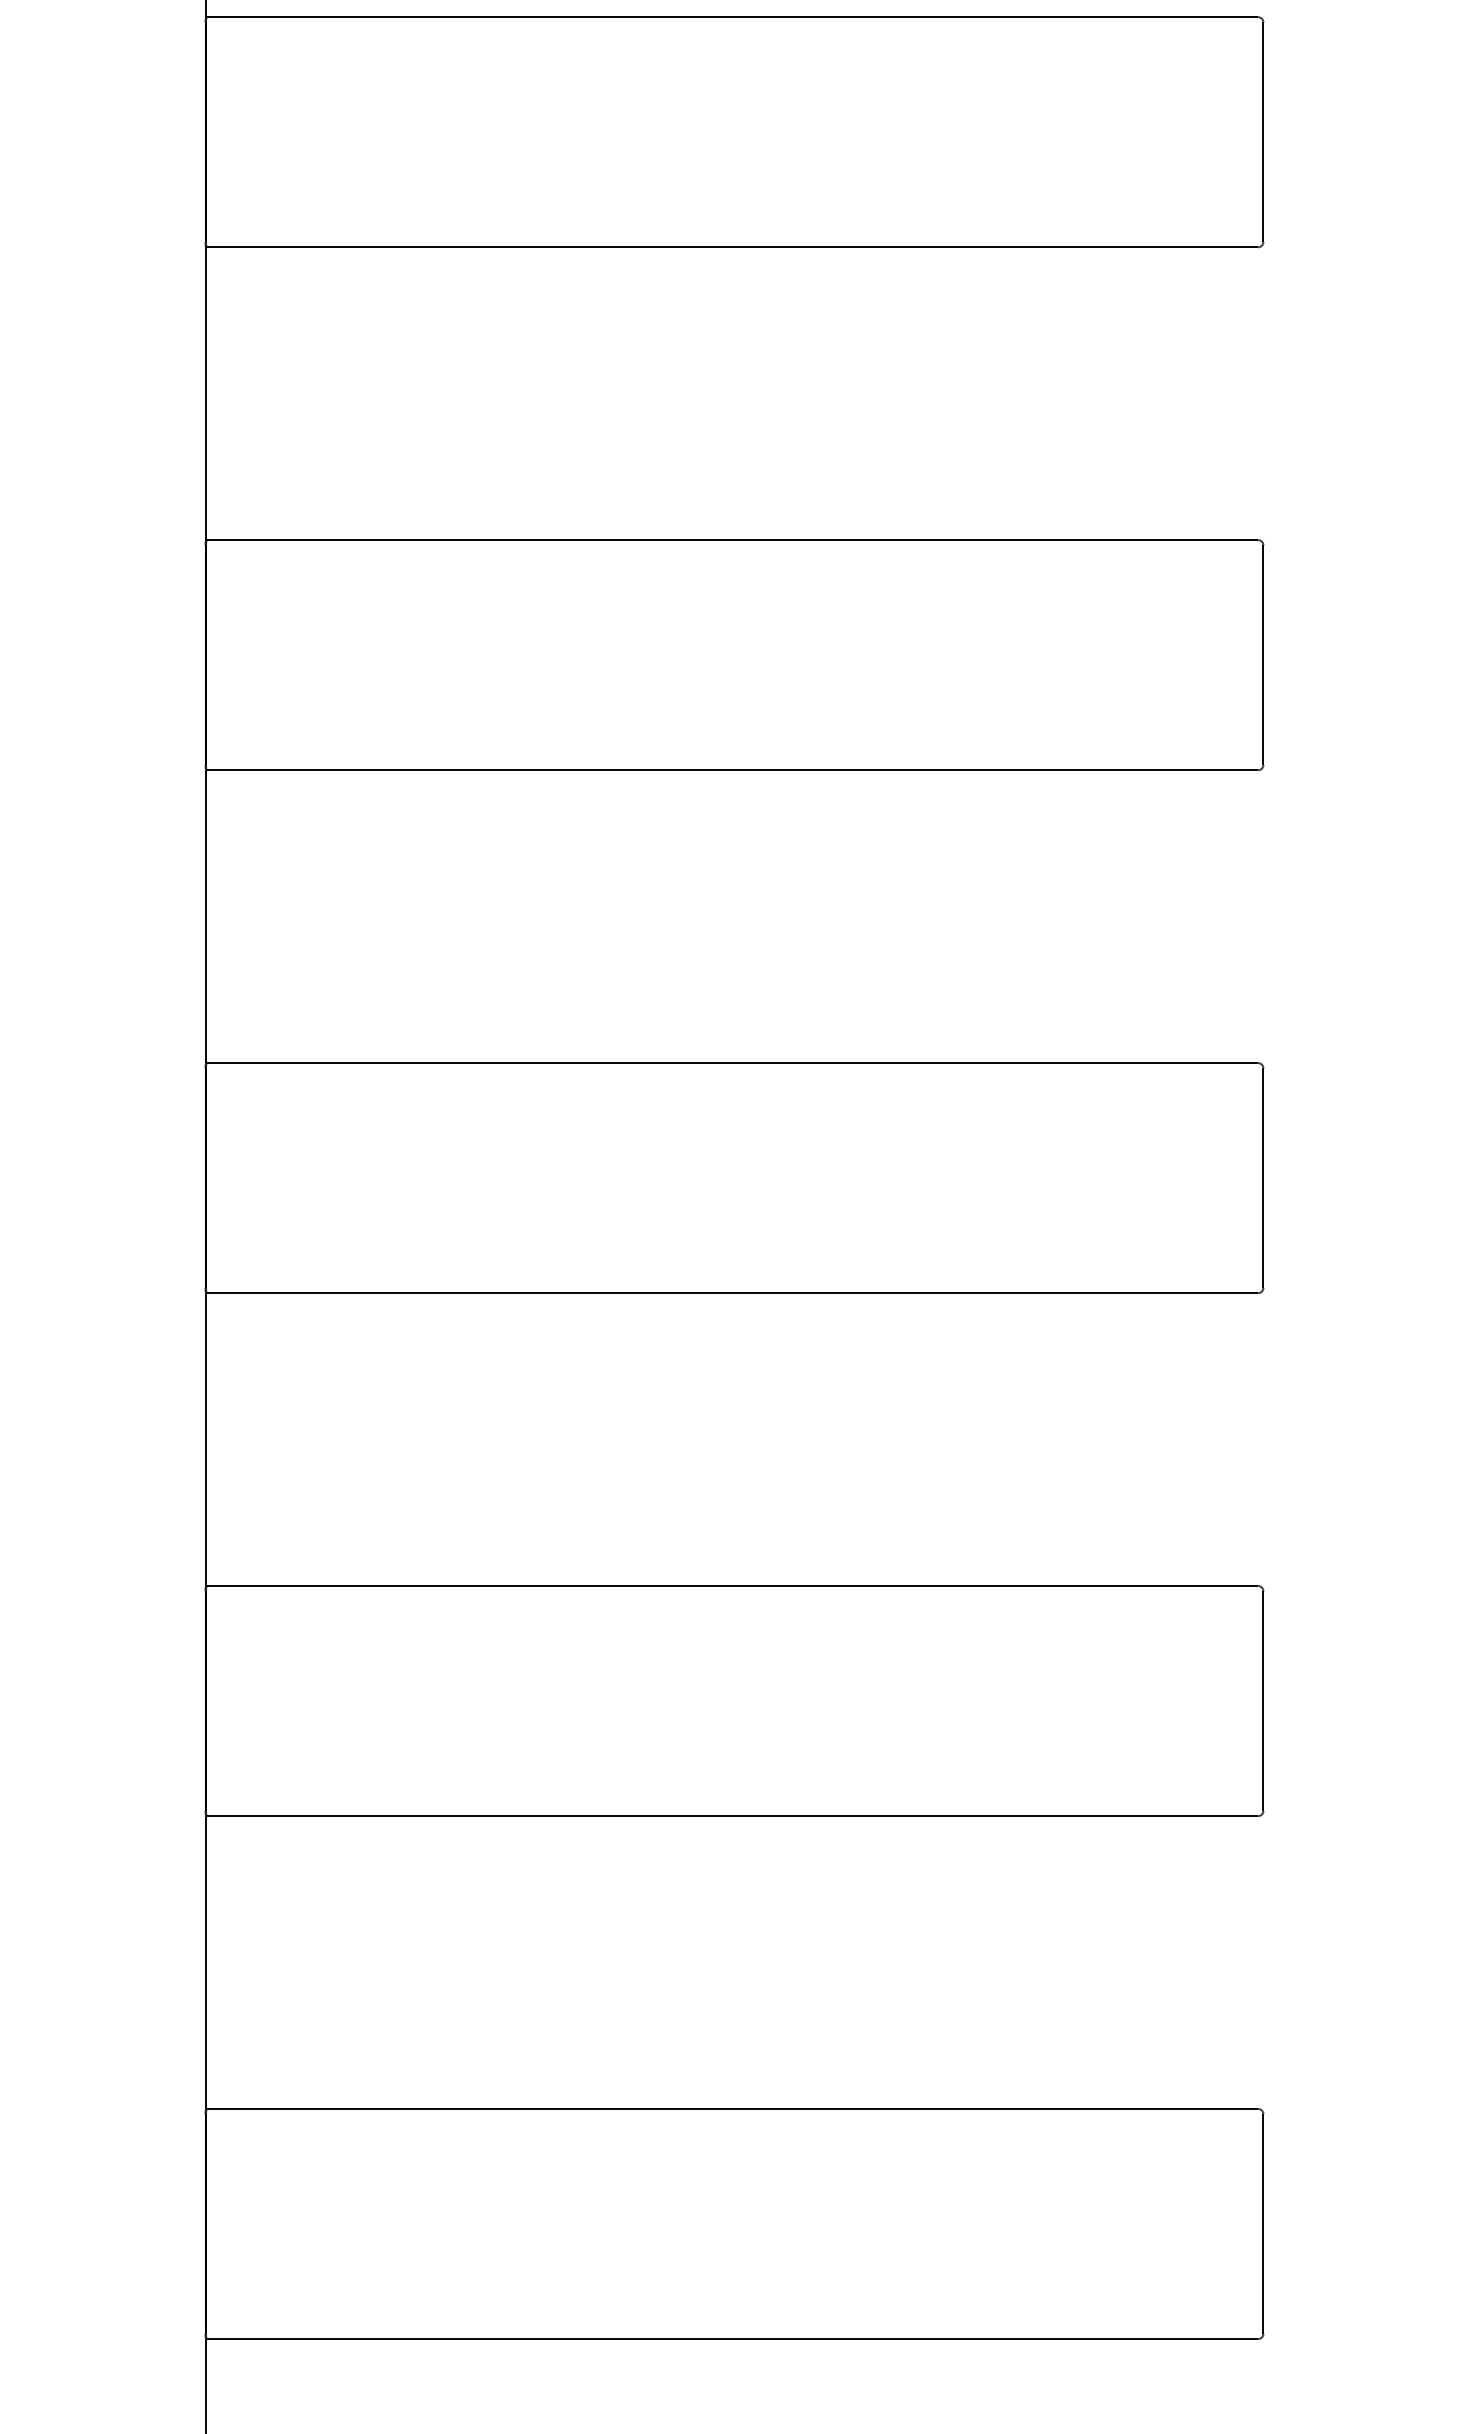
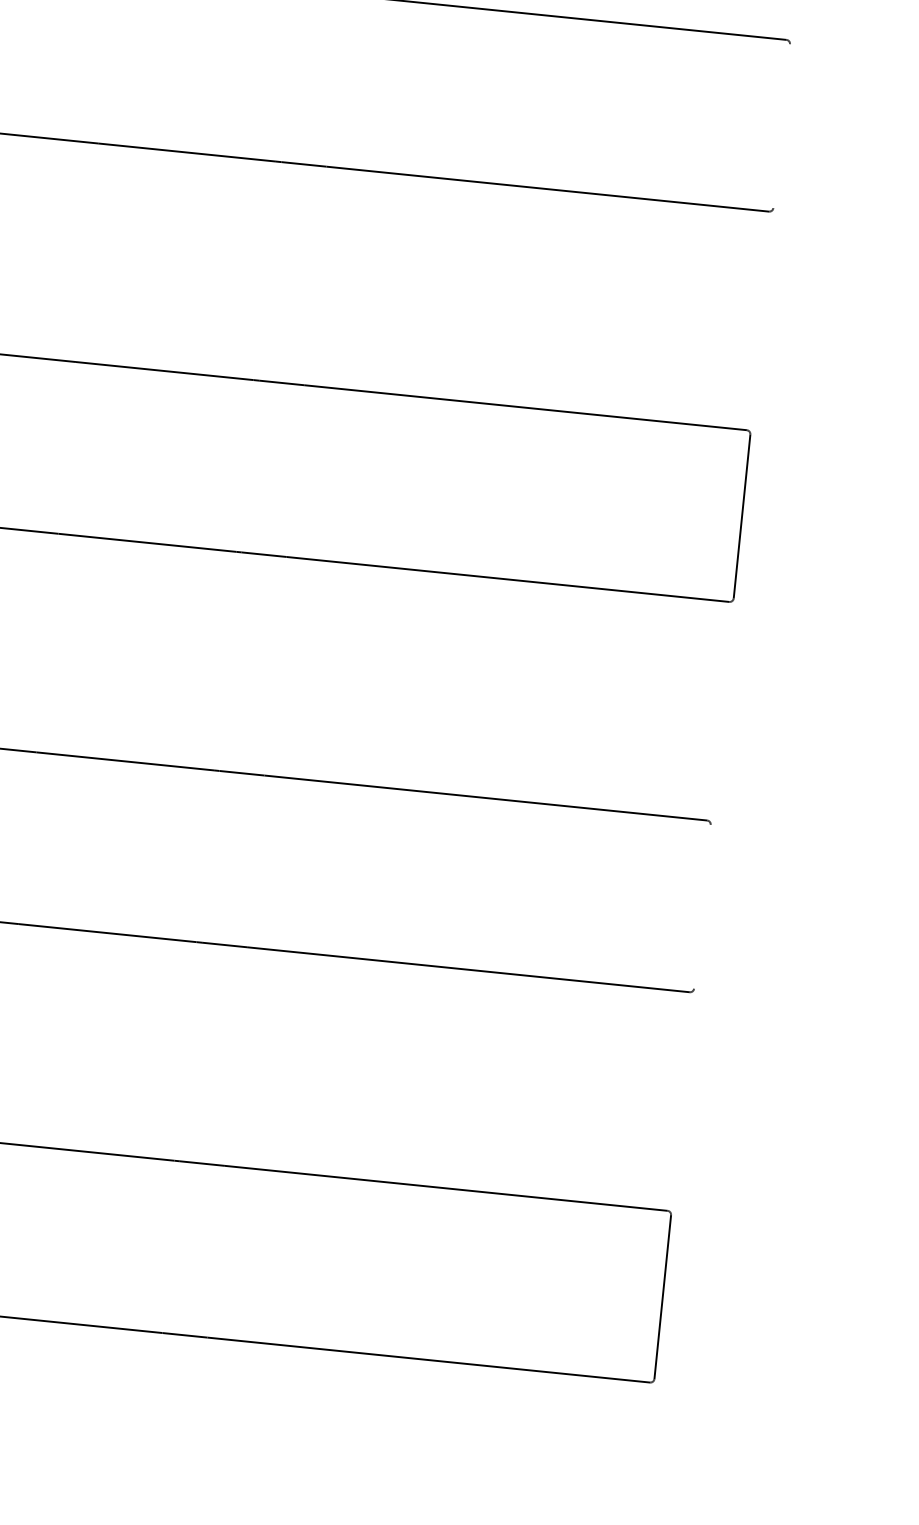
line: (1263, 655) -> (781, 126), removed
line: (1263, 1700) -> (702, 906), removed

